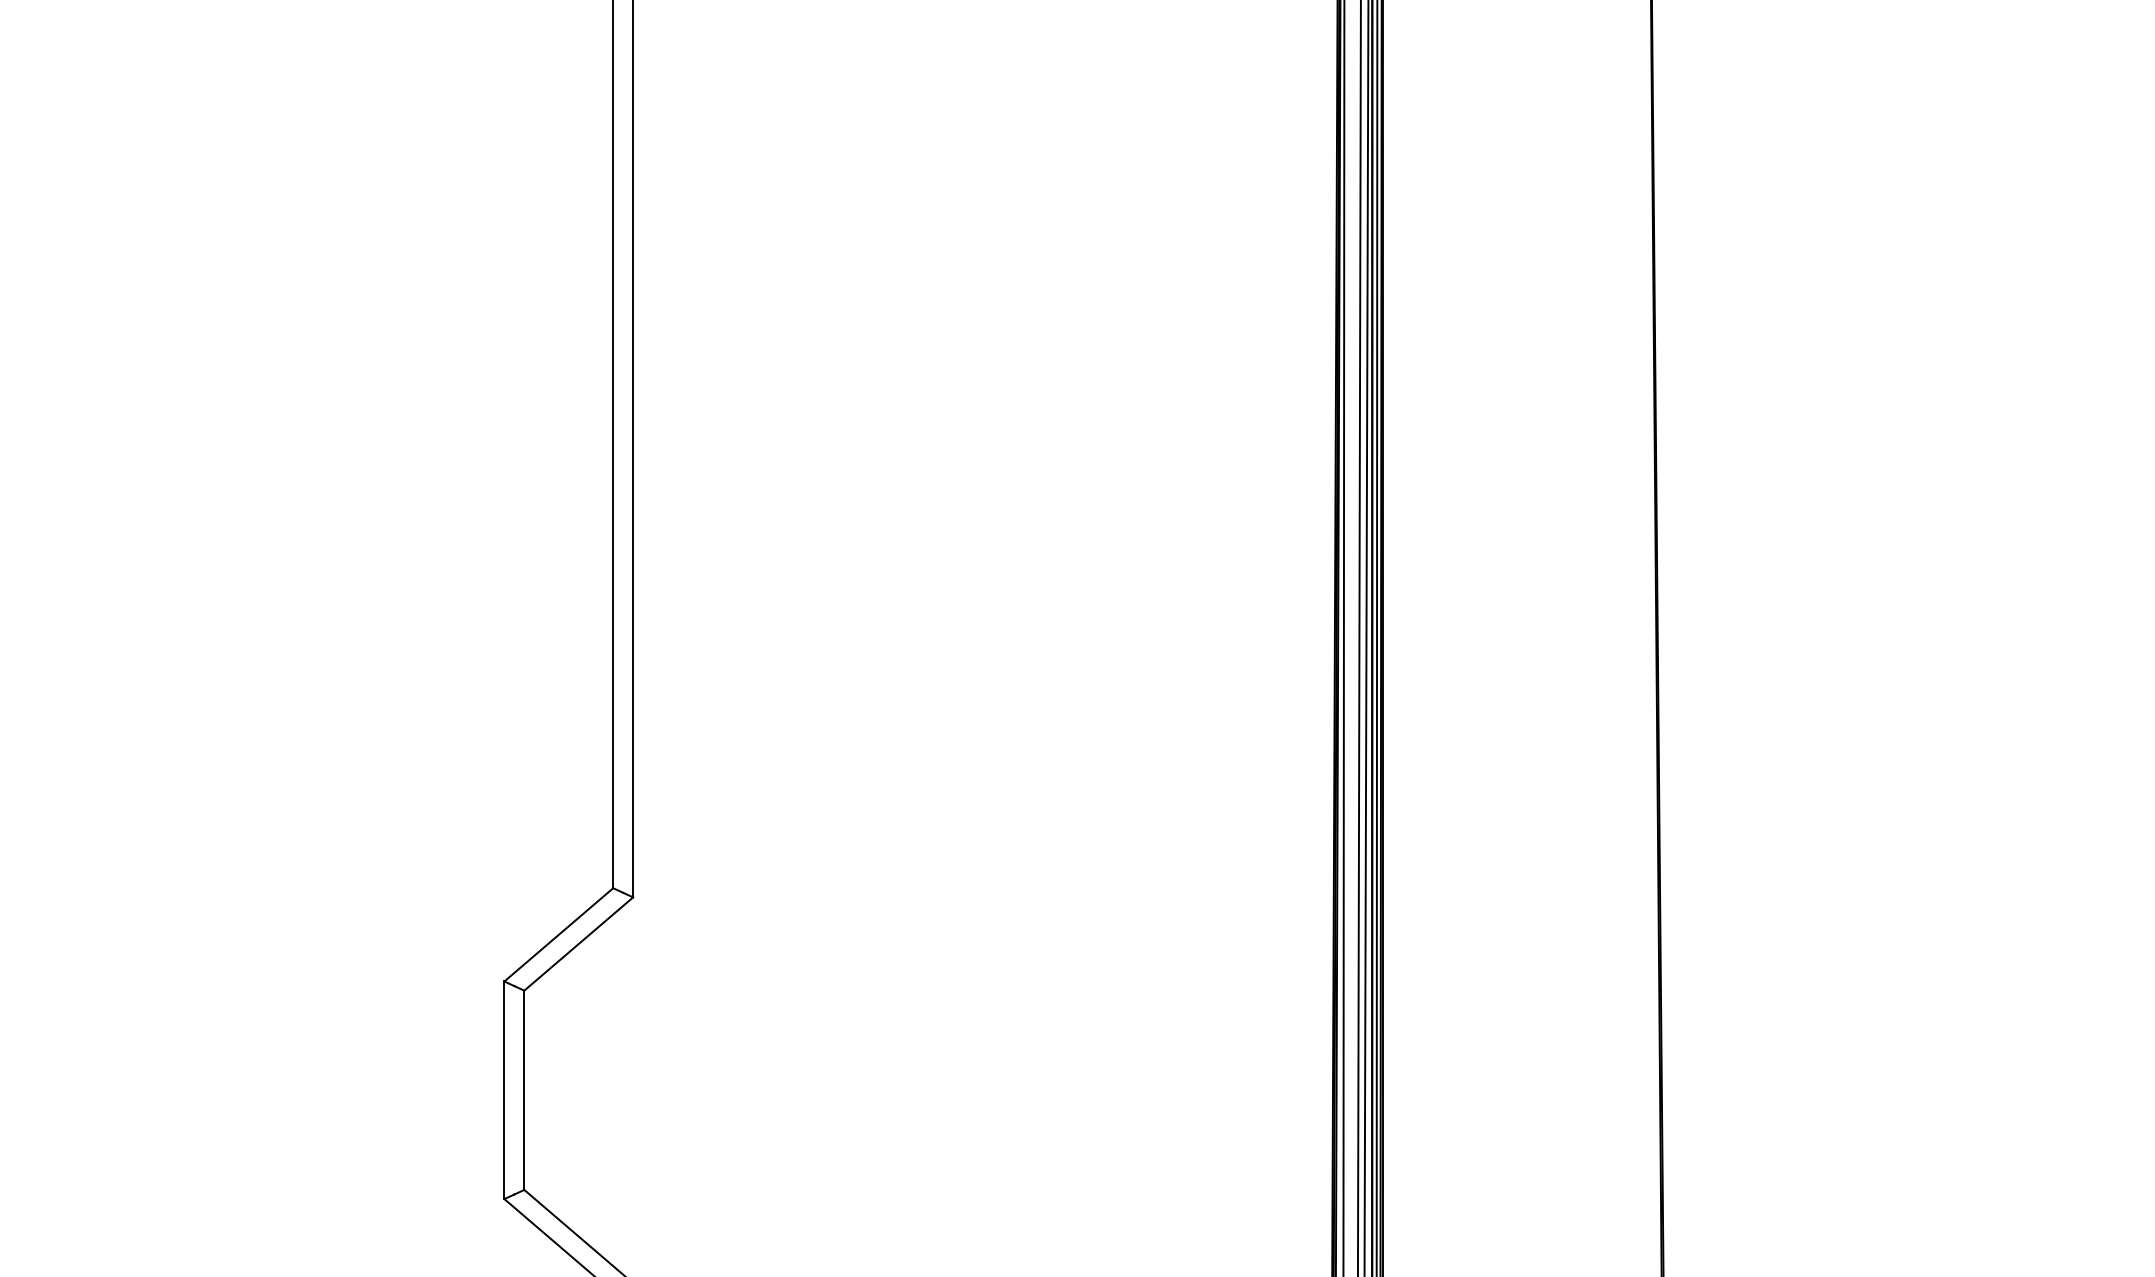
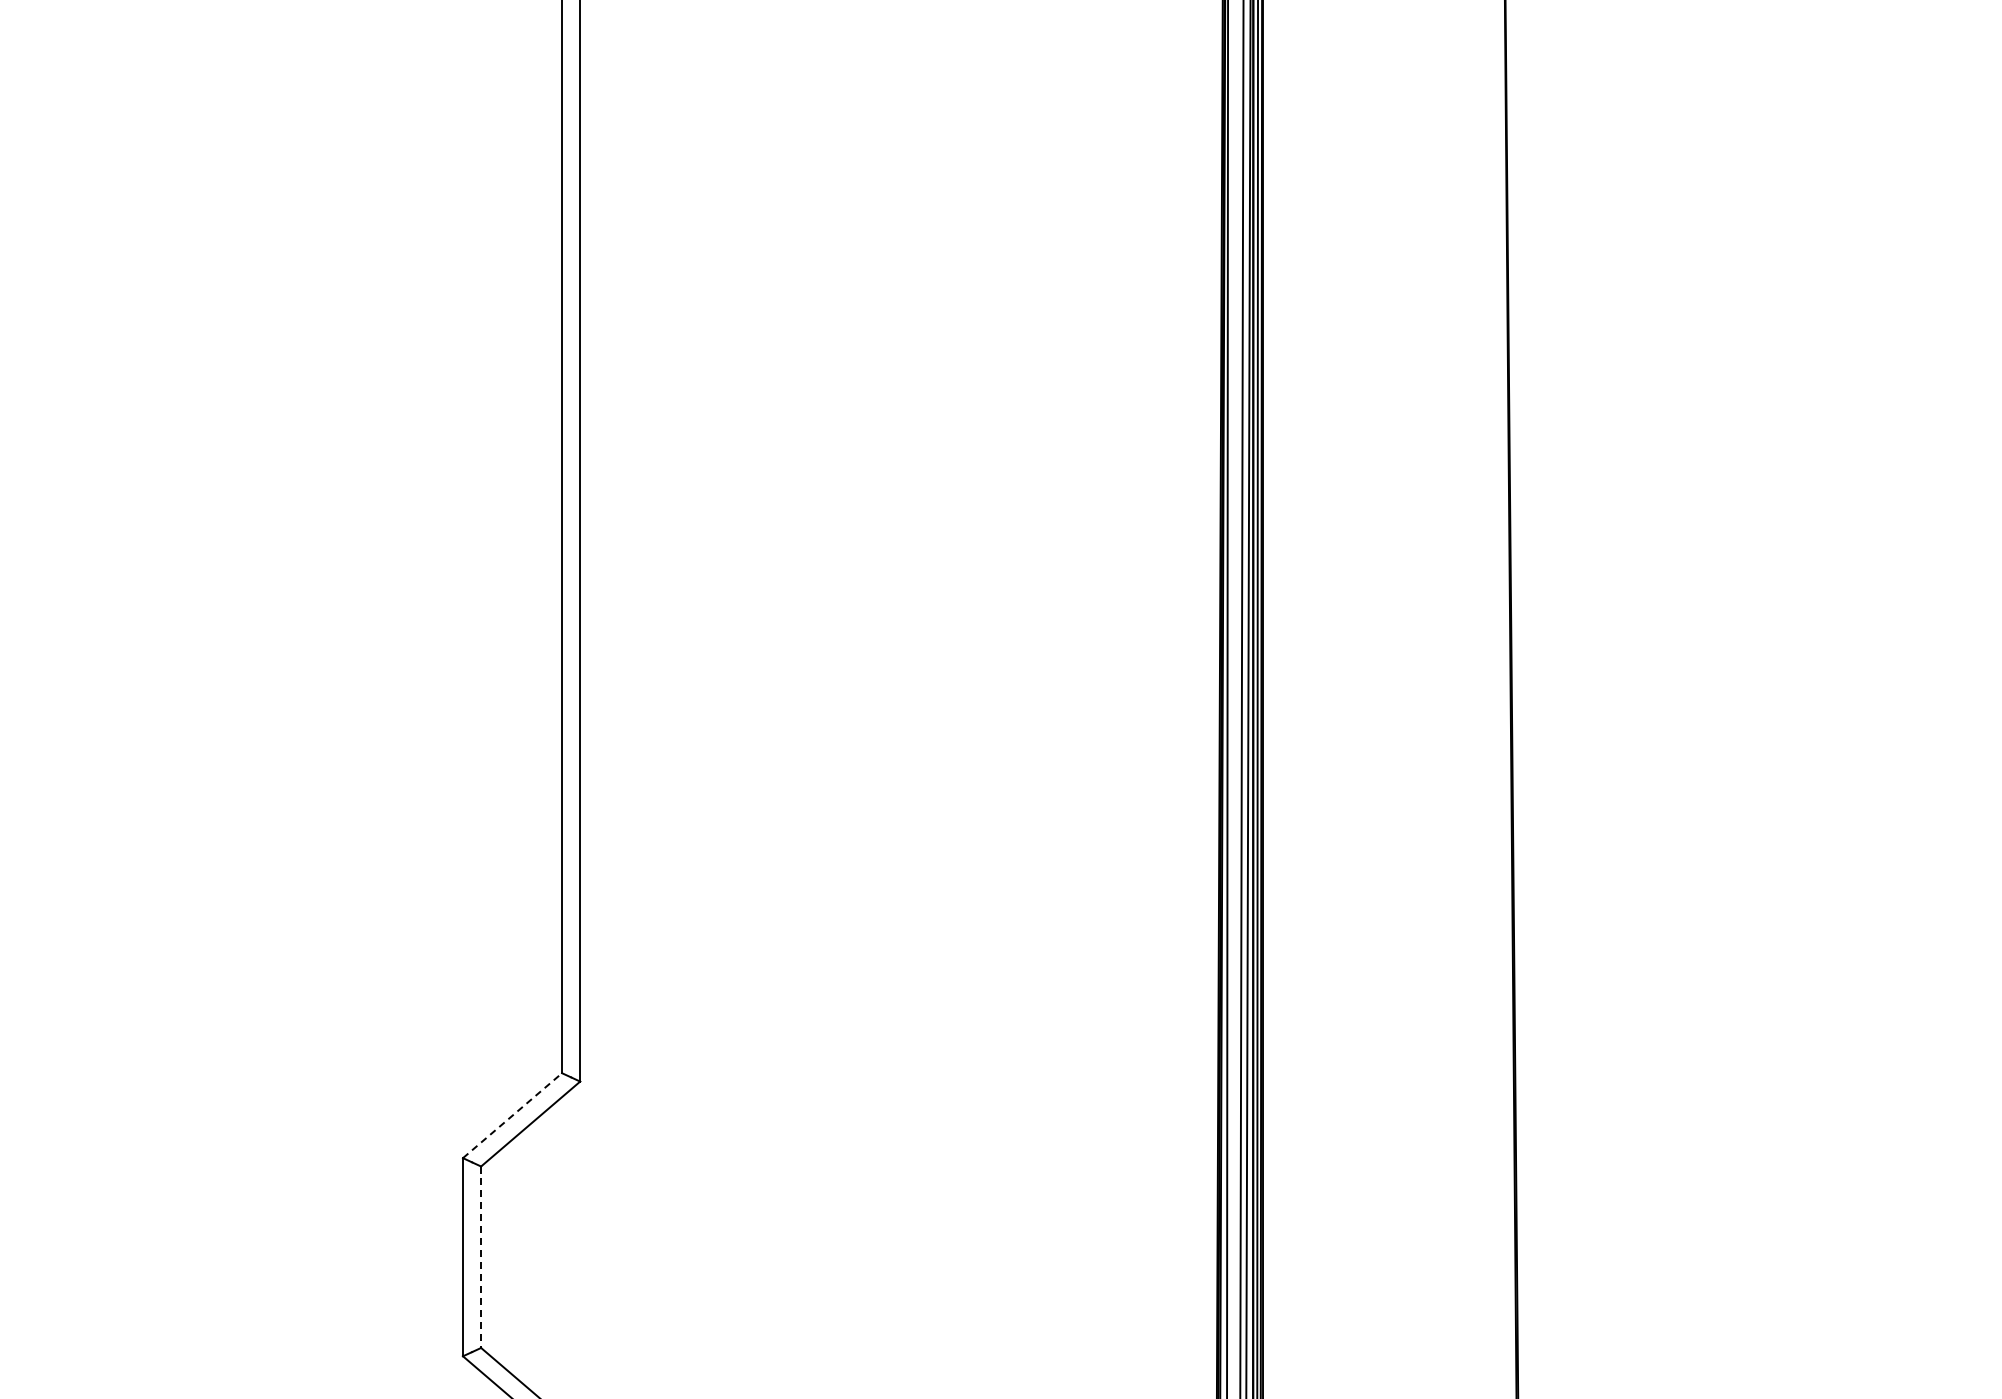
line: (558, 934) -> (512, 1115), solid -> dashed
line: (524, 1090) -> (481, 1257), solid -> dashed

